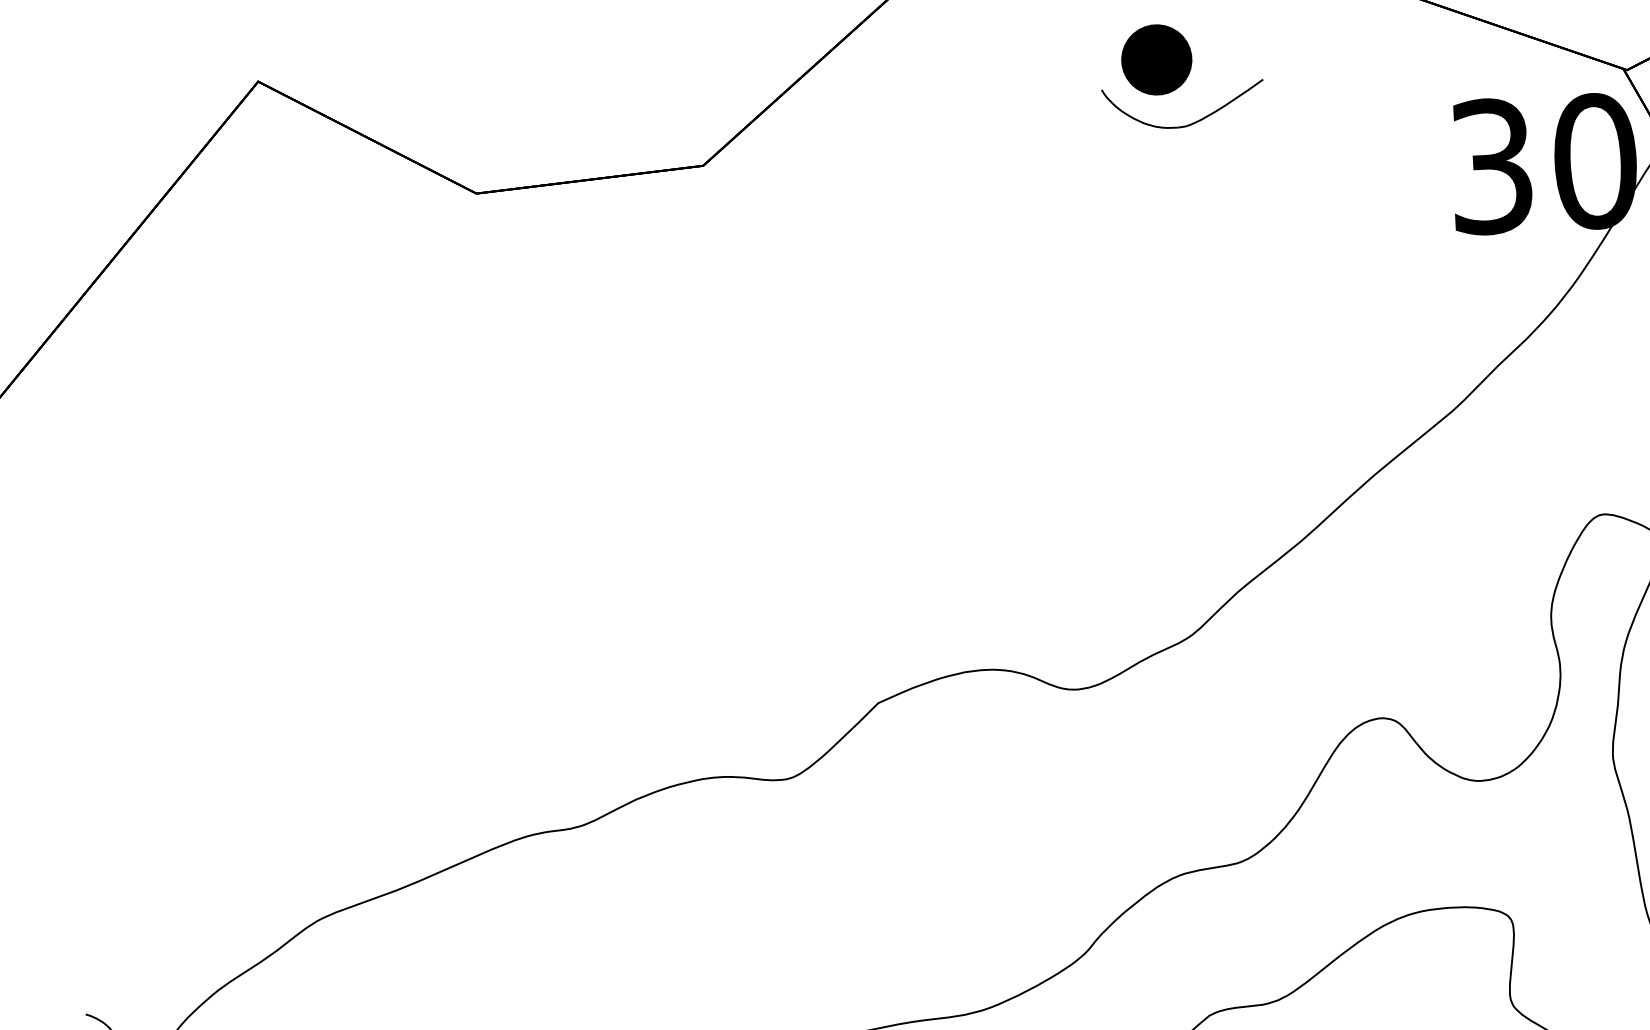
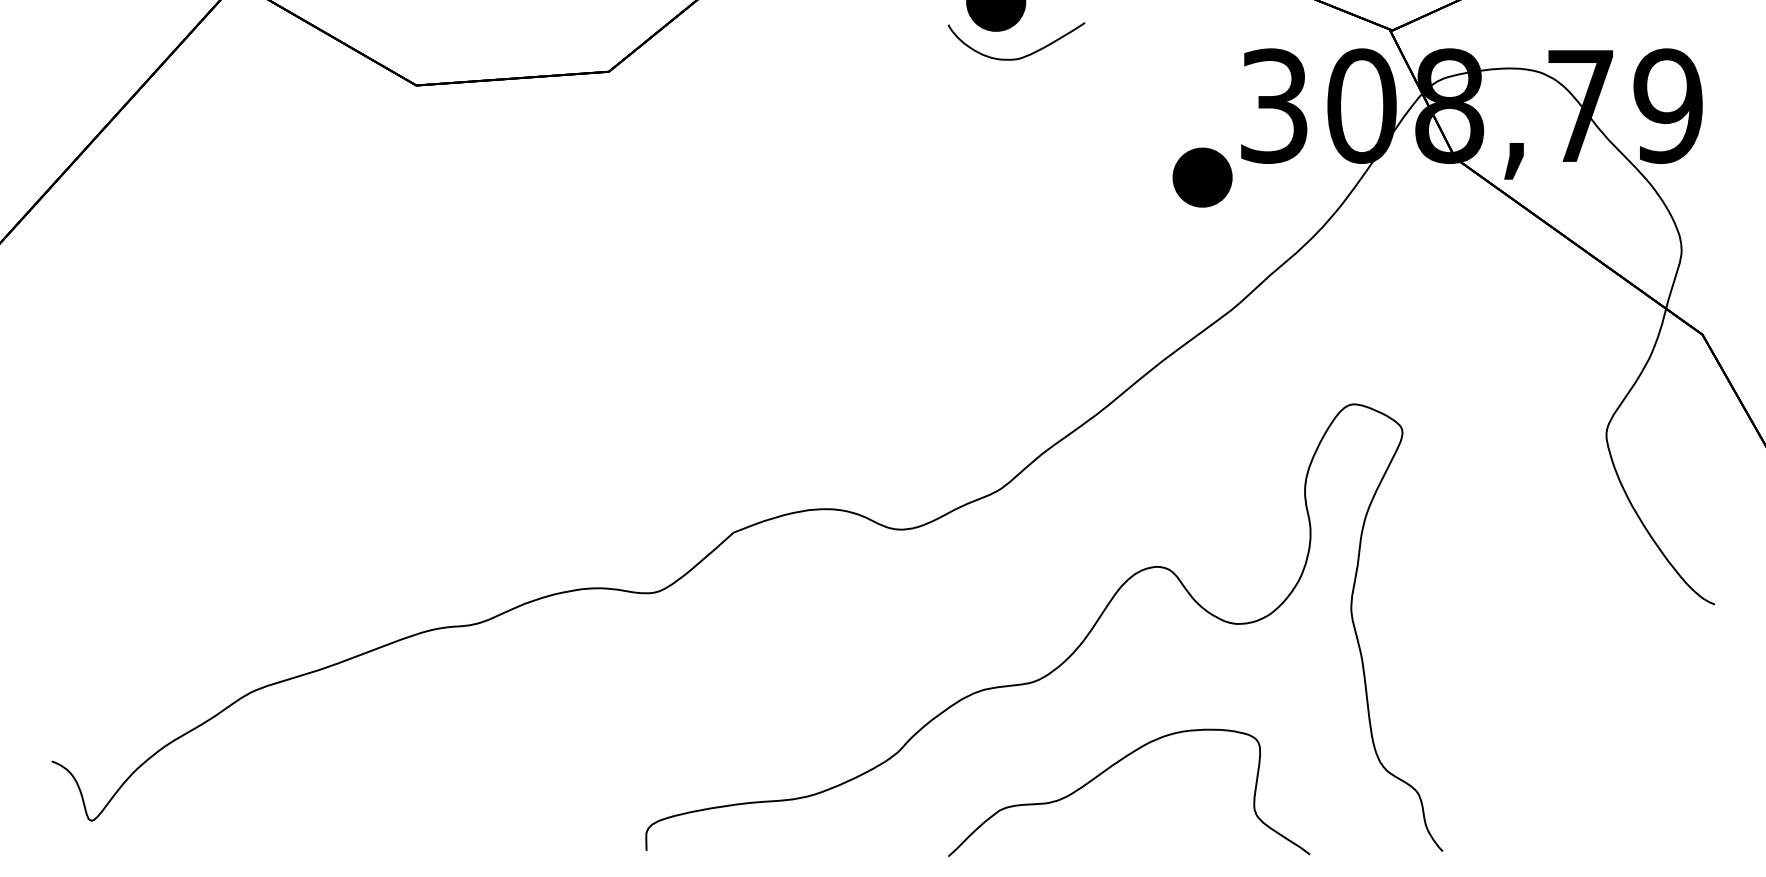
part: (1411, 255) -> (1202, 177), added

